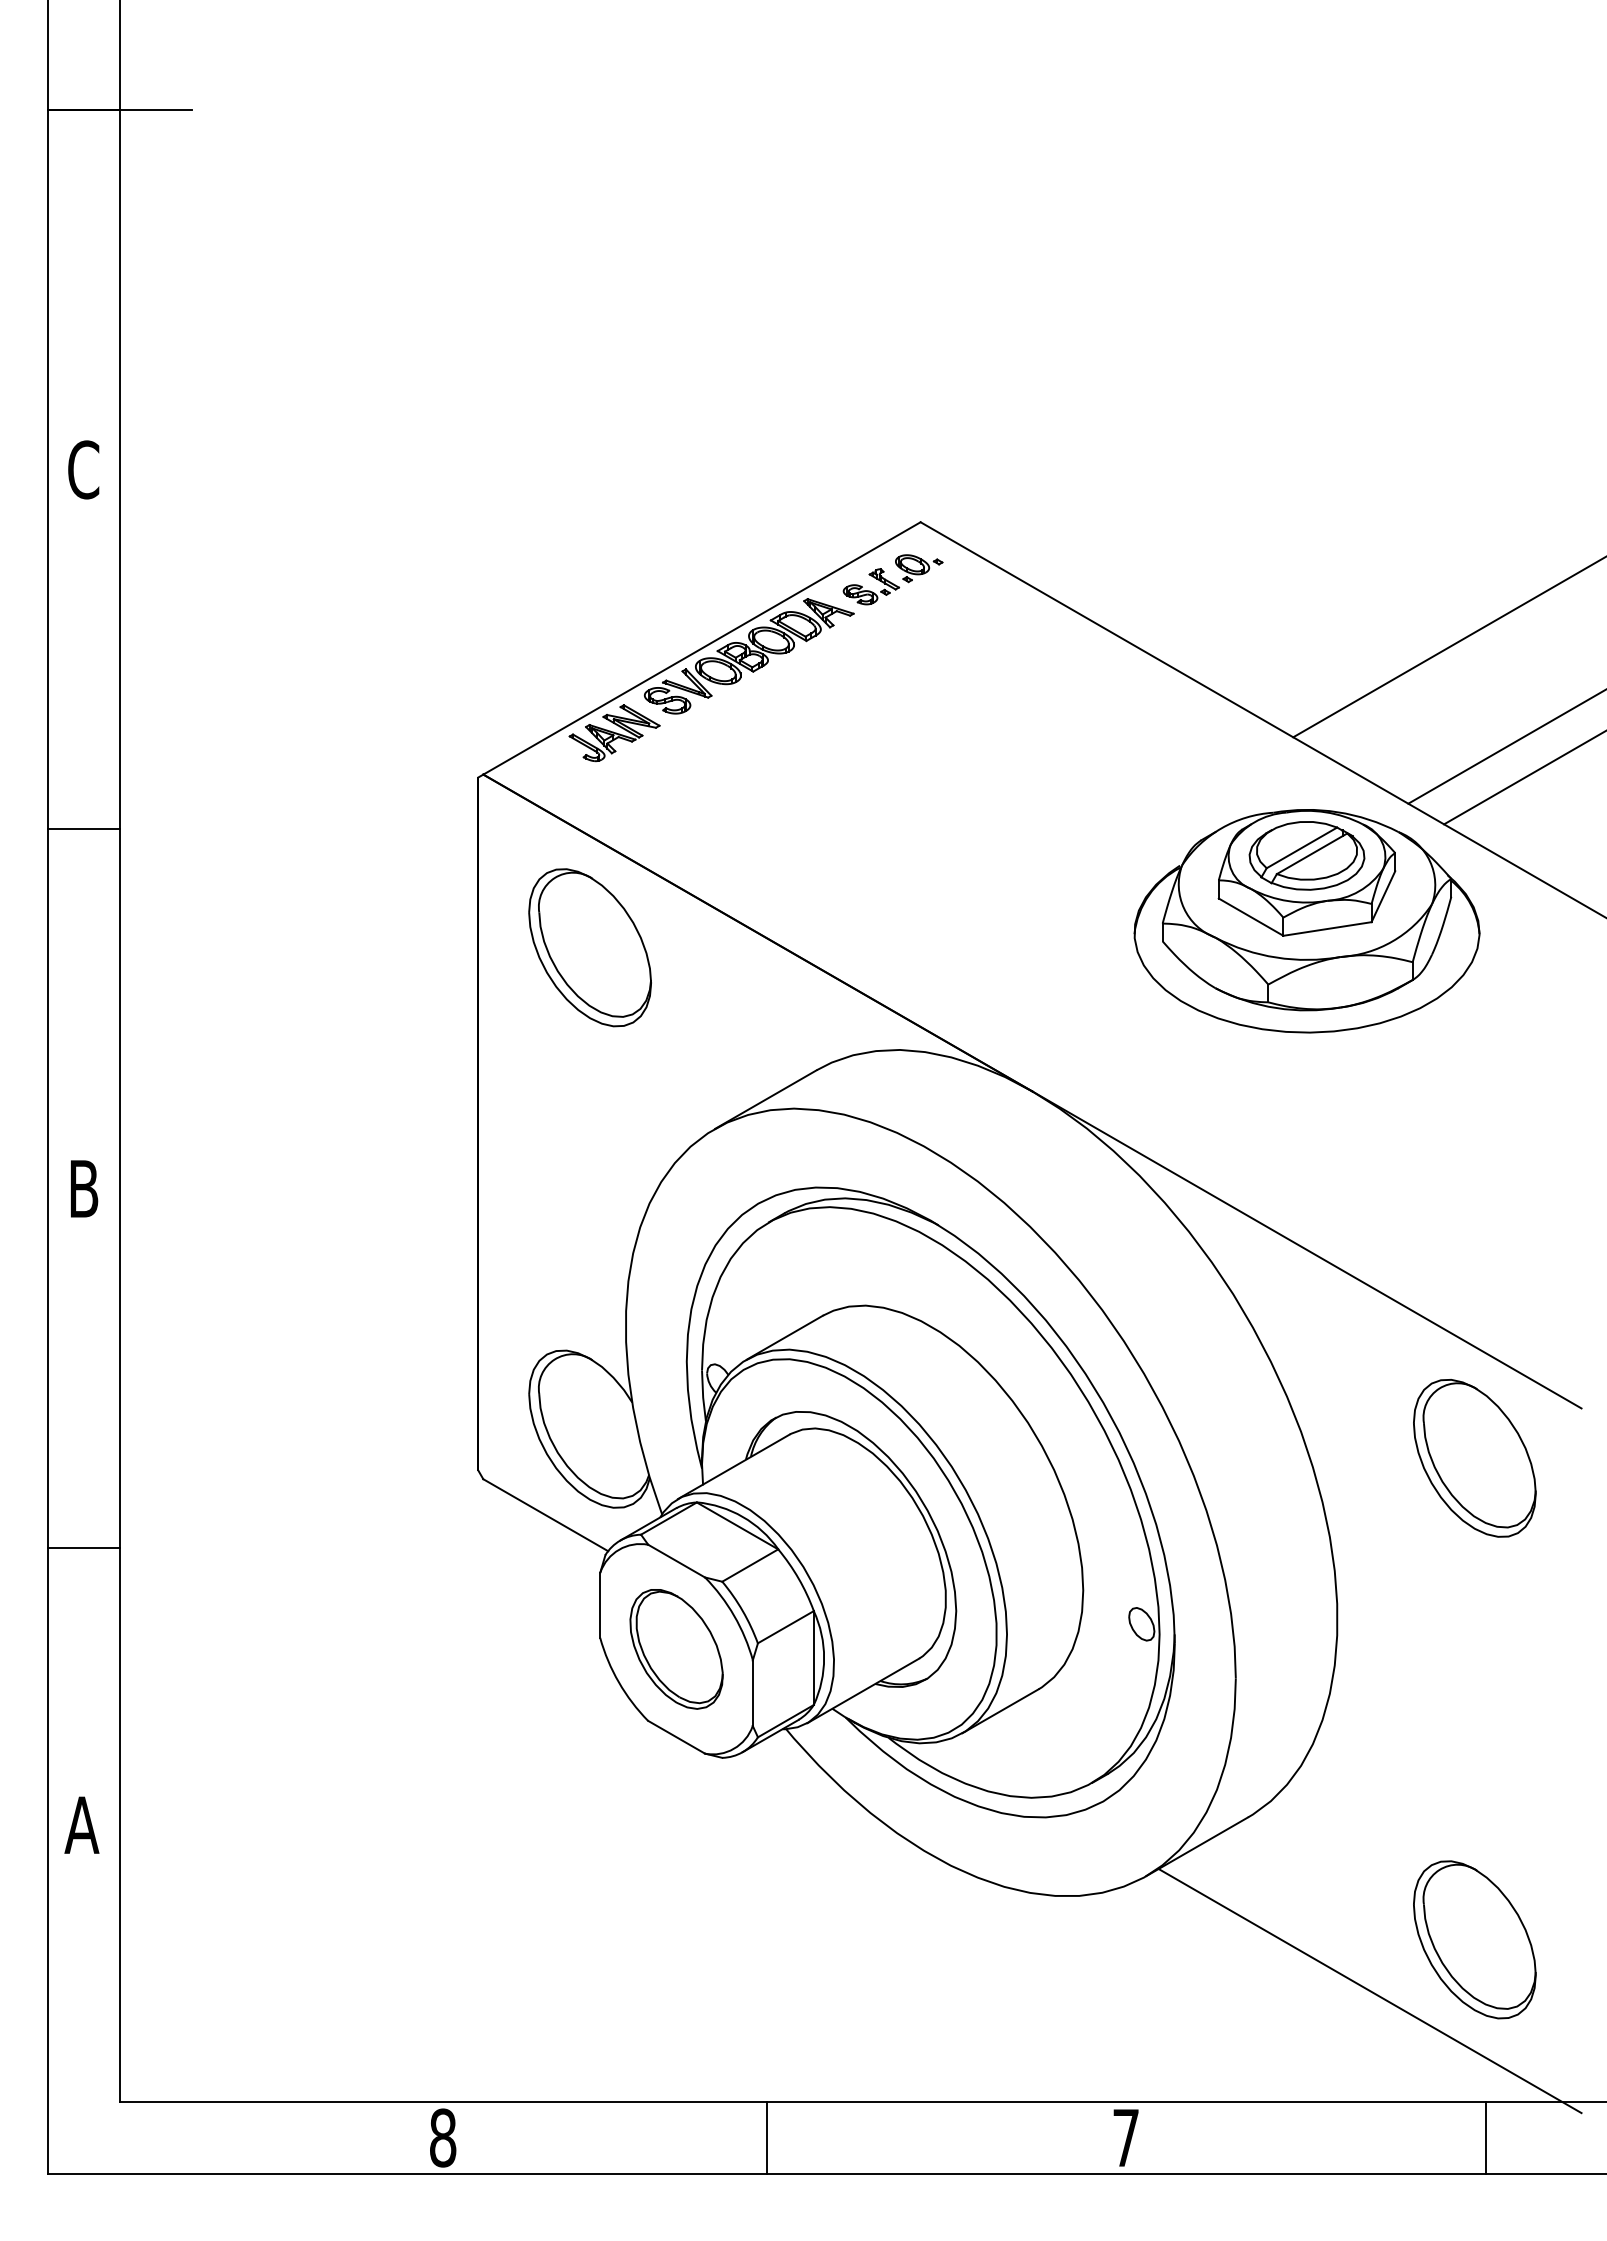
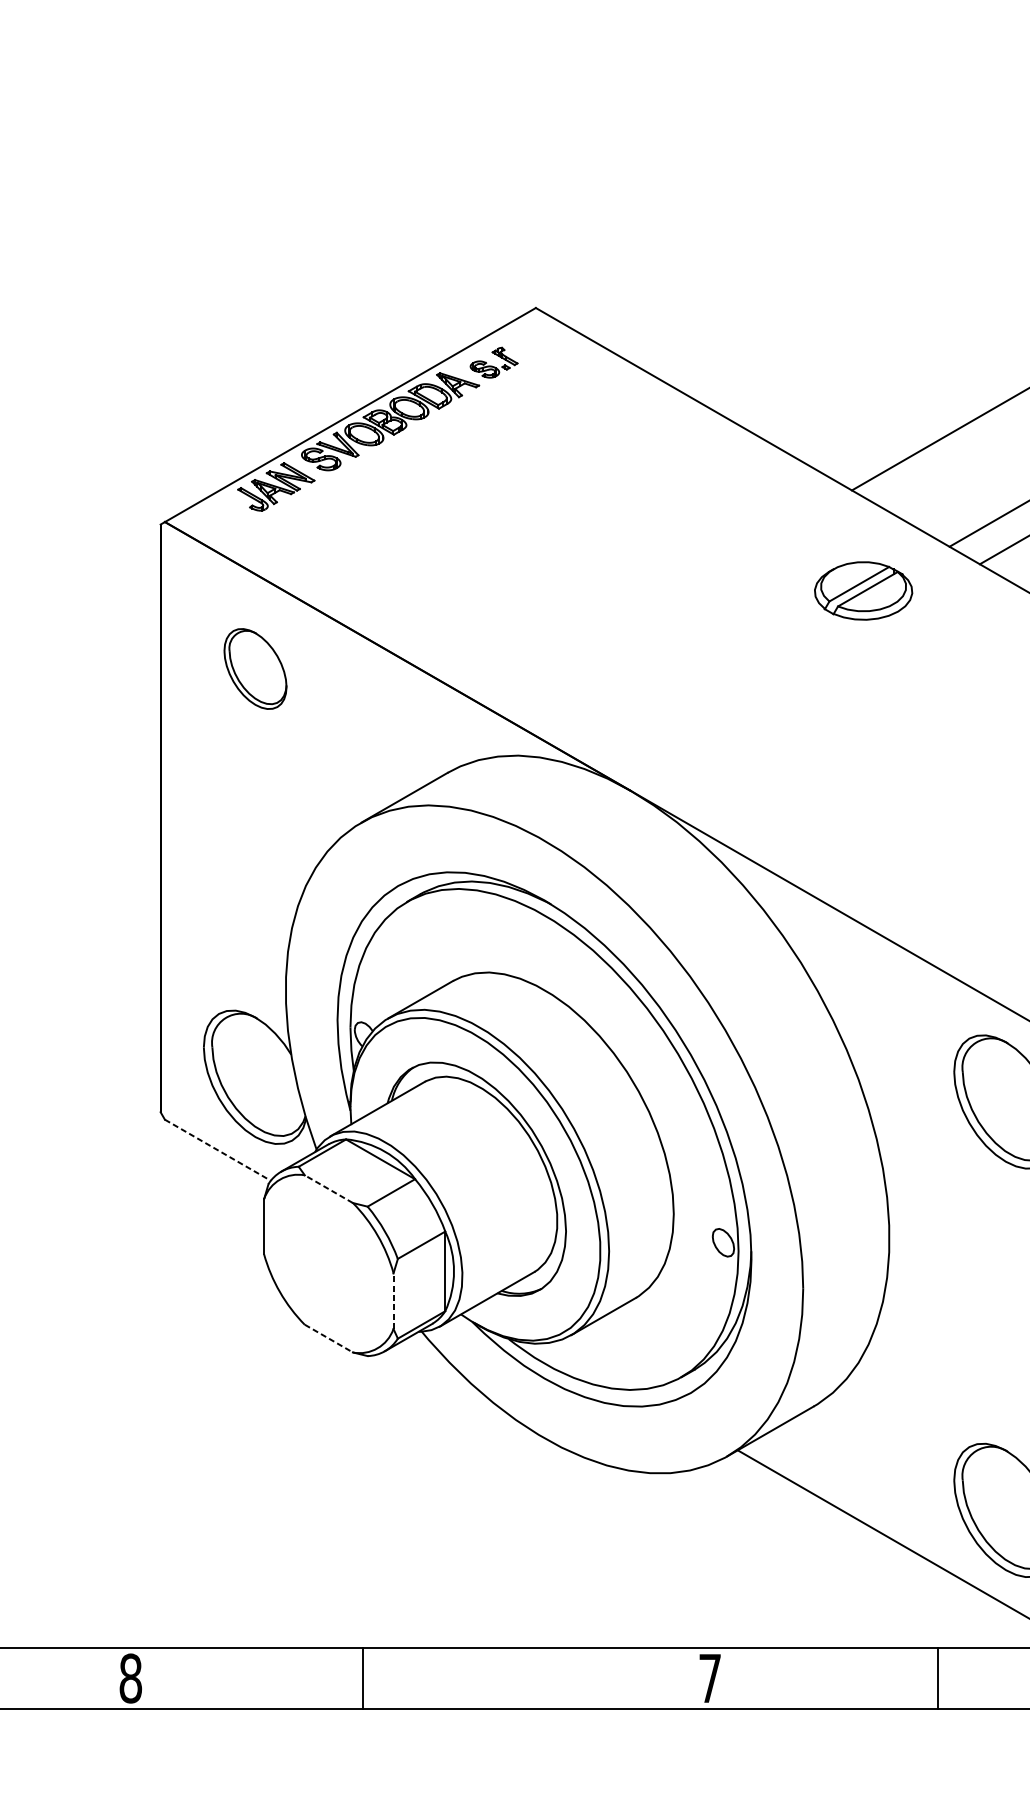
part: (919, 568) -> (534, 347), removed
part: (1306, 921) -> (863, 646), removed
part: (589, 947) -> (255, 668), size x0.6
line: (546, 1515) -> (218, 1150), solid -> dashed
line: (676, 1561) -> (328, 1189), solid -> dashed
part: (676, 1649) -> (328, 1264), removed
line: (752, 1693) -> (393, 1301), solid -> dashed
line: (676, 1737) -> (328, 1338), solid -> dashed
line: (767, 2137) -> (362, 1678), moved
line: (1486, 2137) -> (937, 1678), moved

